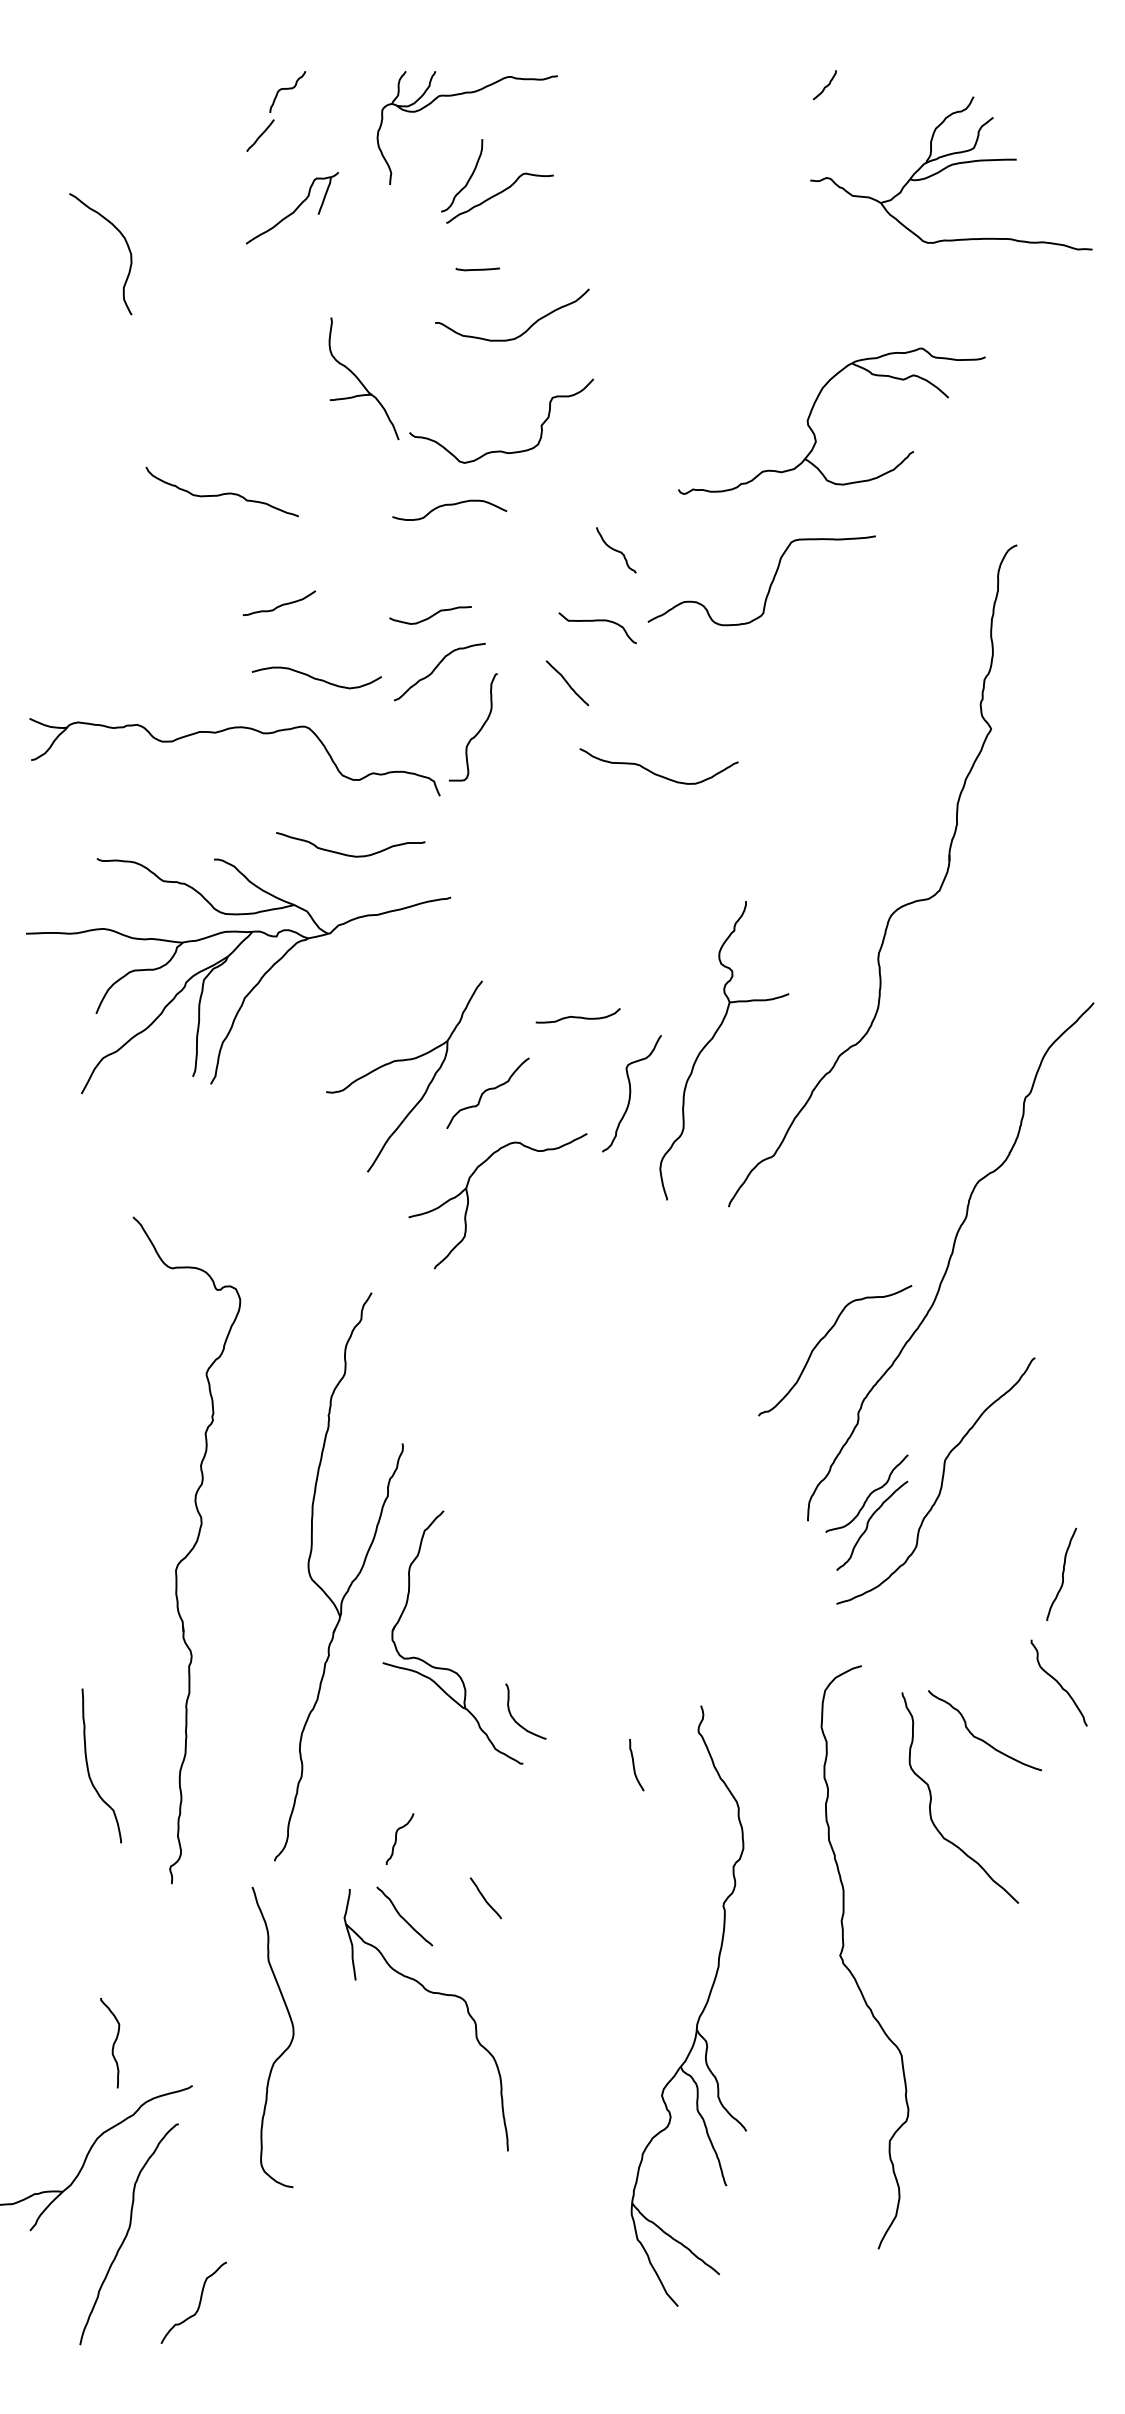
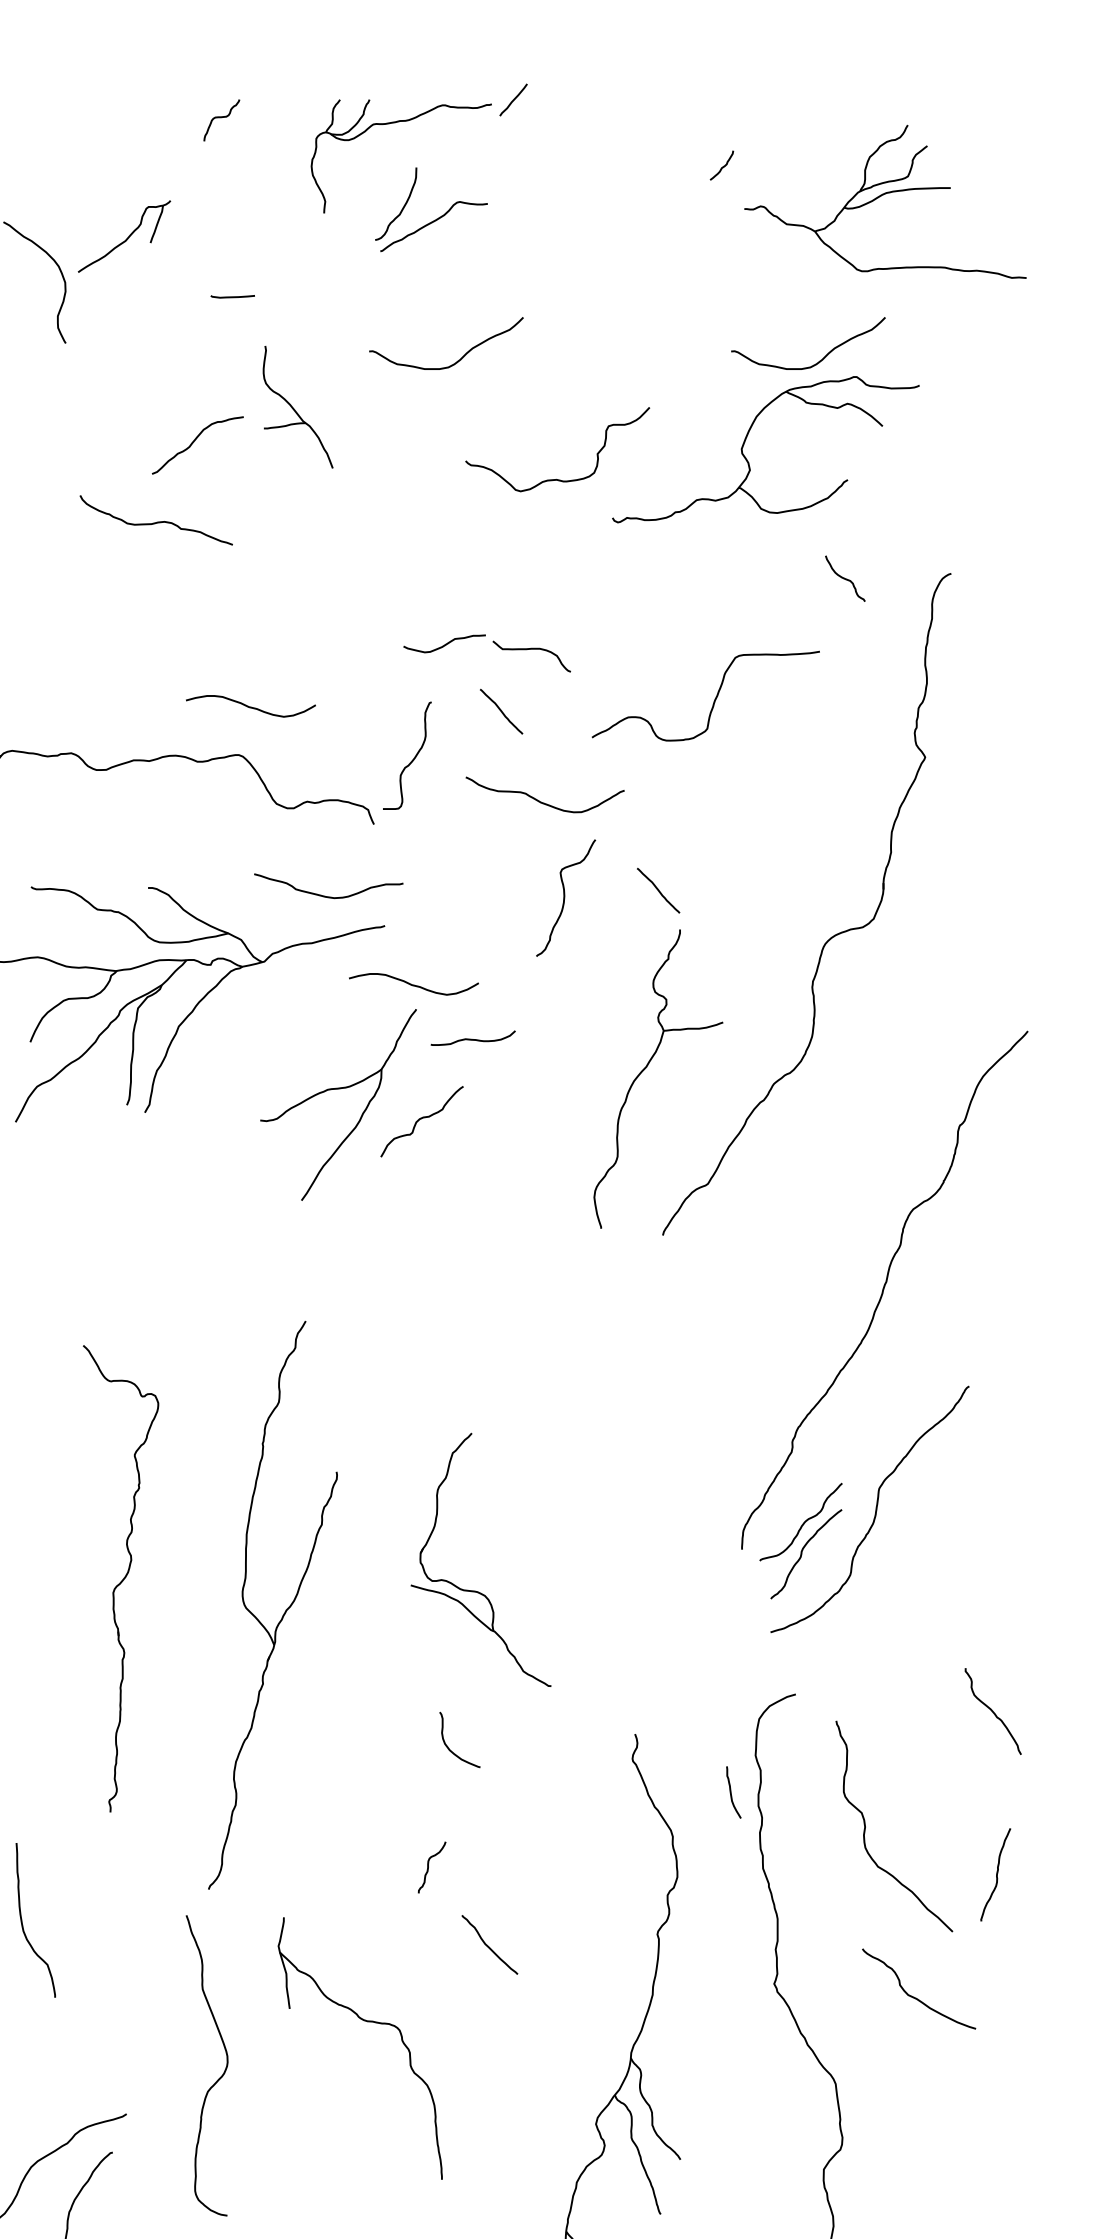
curve: (824, 86) -> (721, 166), moved
line: (260, 135) -> (513, 99), moved
part: (291, 208) -> (123, 236), moved
curve: (477, 269) -> (232, 296), moved
curve: (889, 328) -> (823, 356), added
curve: (501, 450) -> (557, 478), moved
curve: (449, 505) -> (383, 533), removed
curve: (616, 550) -> (845, 578), moved
curve: (769, 585) -> (713, 700), moved
curve: (280, 604) -> (214, 632), removed
curve: (431, 615) -> (445, 643), moved
curve: (436, 668) -> (194, 441), moved
curve: (654, 772) -> (540, 800), moved
curve: (349, 854) -> (327, 895), moved
line: (724, 862) -> (658, 890), added
curve: (478, 955) -> (412, 983), added
curve: (577, 1016) -> (472, 1038), moved
curve: (631, 1093) -> (565, 897), moved
part: (468, 1201) -> (402, 1229), removed
curve: (824, 1338) -> (758, 1366), removed
part: (186, 1550) -> (120, 1578), size x0.7
curve: (1062, 1573) -> (996, 1873), moved
part: (449, 1668) -> (477, 1590), moved
curve: (980, 1738) -> (914, 1996), moved
curve: (88, 1765) -> (22, 1919), moved
curve: (634, 1765) -> (731, 1792), moved
curve: (396, 1838) -> (428, 1866), moved
curve: (485, 1898) -> (419, 1926), removed
curve: (403, 1917) -> (488, 1945), moved
curve: (112, 2044) -> (46, 2072), removed

